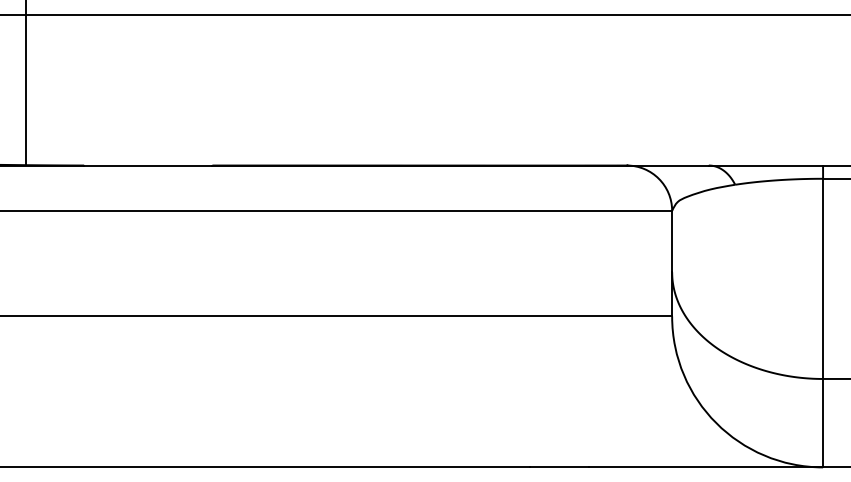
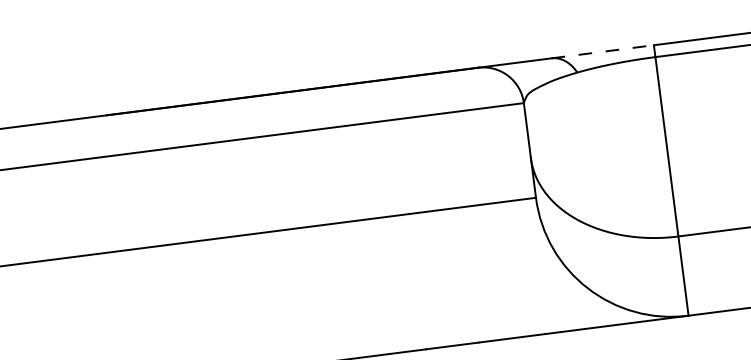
line: (766, 165) -> (603, 51), solid -> dashed

